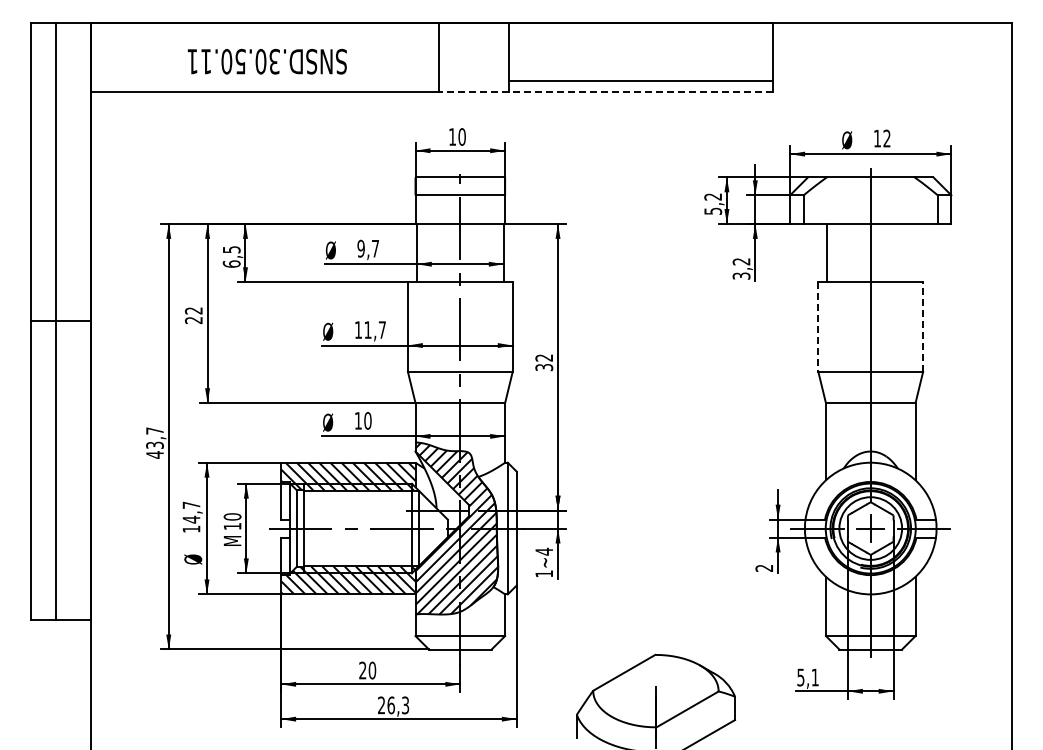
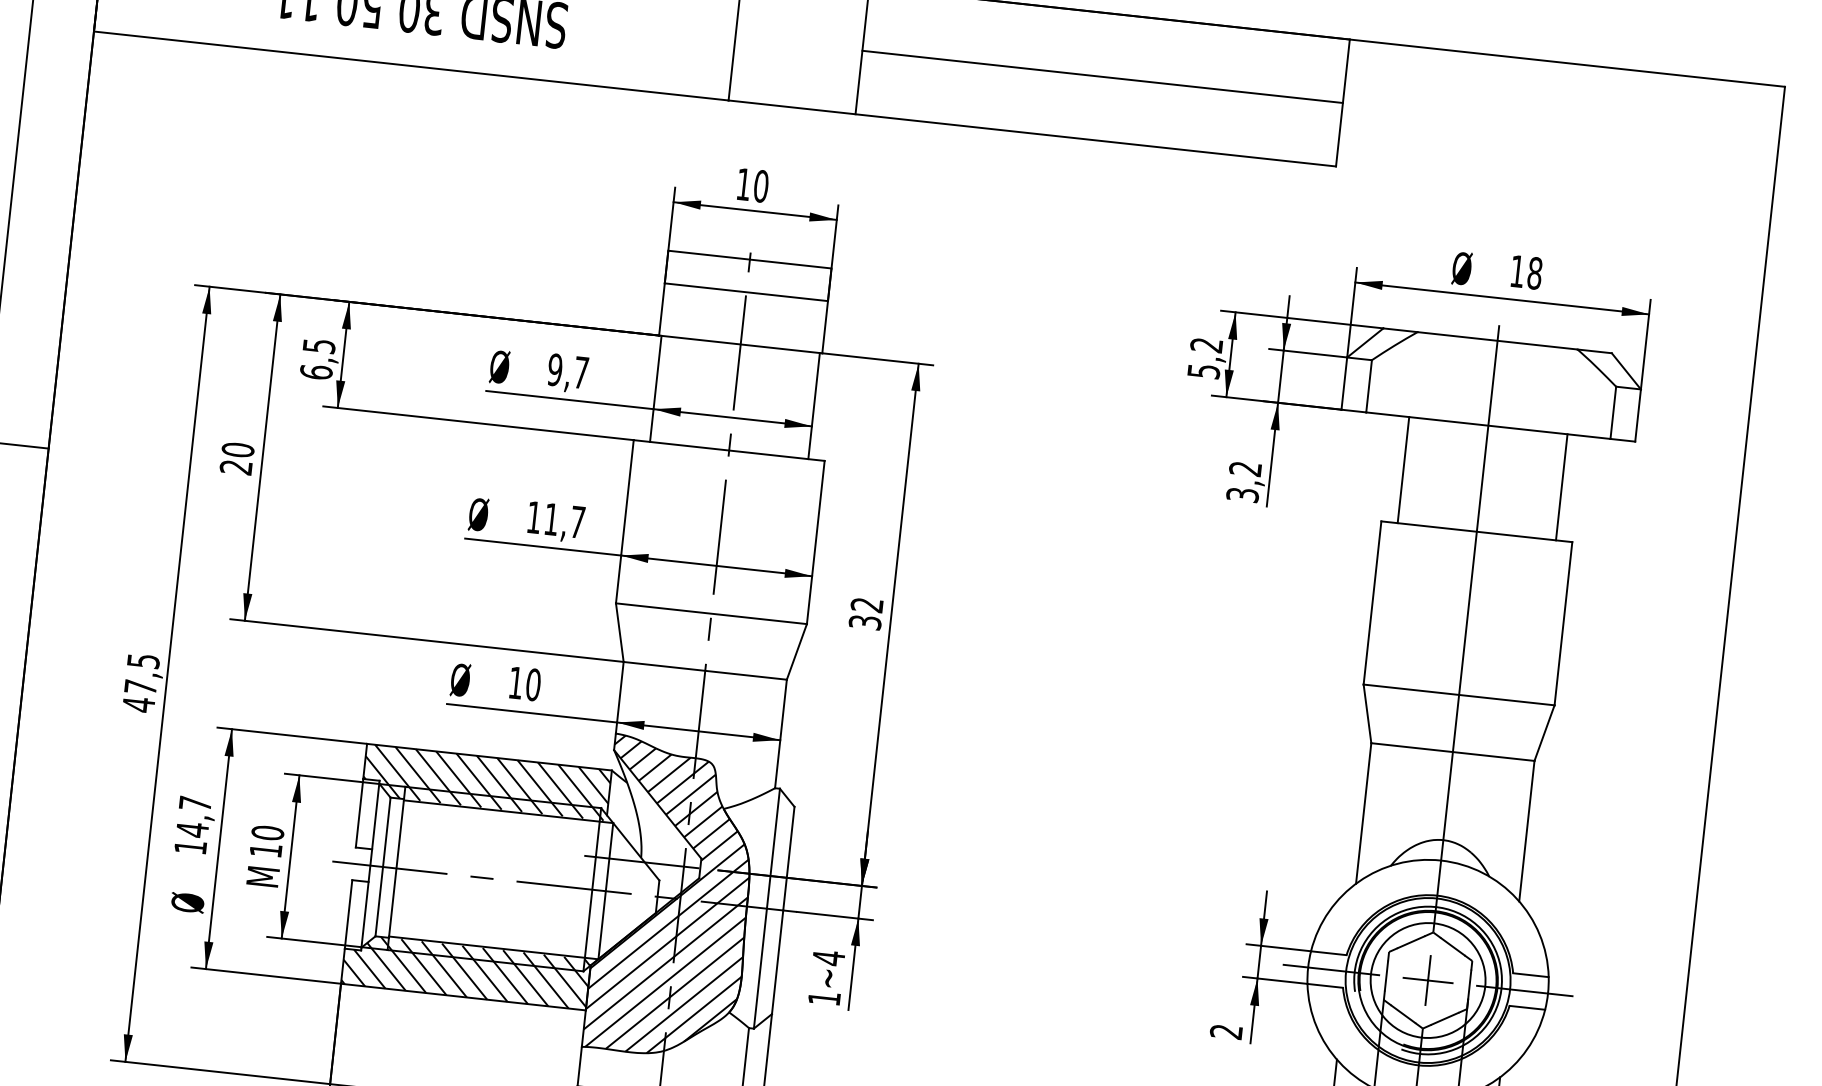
line: (640, 81) -> (1101, 76), moved
line: (606, 92) -> (1033, 133), dashed -> solid
text: (886, 138) -> (1533, 273), 12 -> 18
line: (914, 252) -> (1562, 486), added
text: (193, 310) -> (237, 449), 22 -> 20
line: (818, 327) -> (1372, 603), dashed -> solid
line: (923, 327) -> (1563, 624), dashed -> solid
text: (154, 437) -> (141, 672), 43,7 -> 47,5

